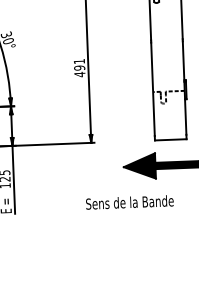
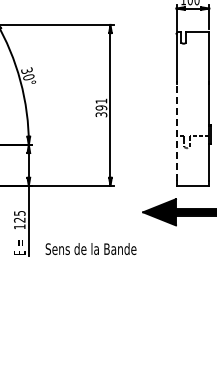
text: (79, 74) -> (101, 114), 491 -> 391
line: (152, 88) -> (176, 132), solid -> dashed
text: (129, 201) -> (90, 248), moved

